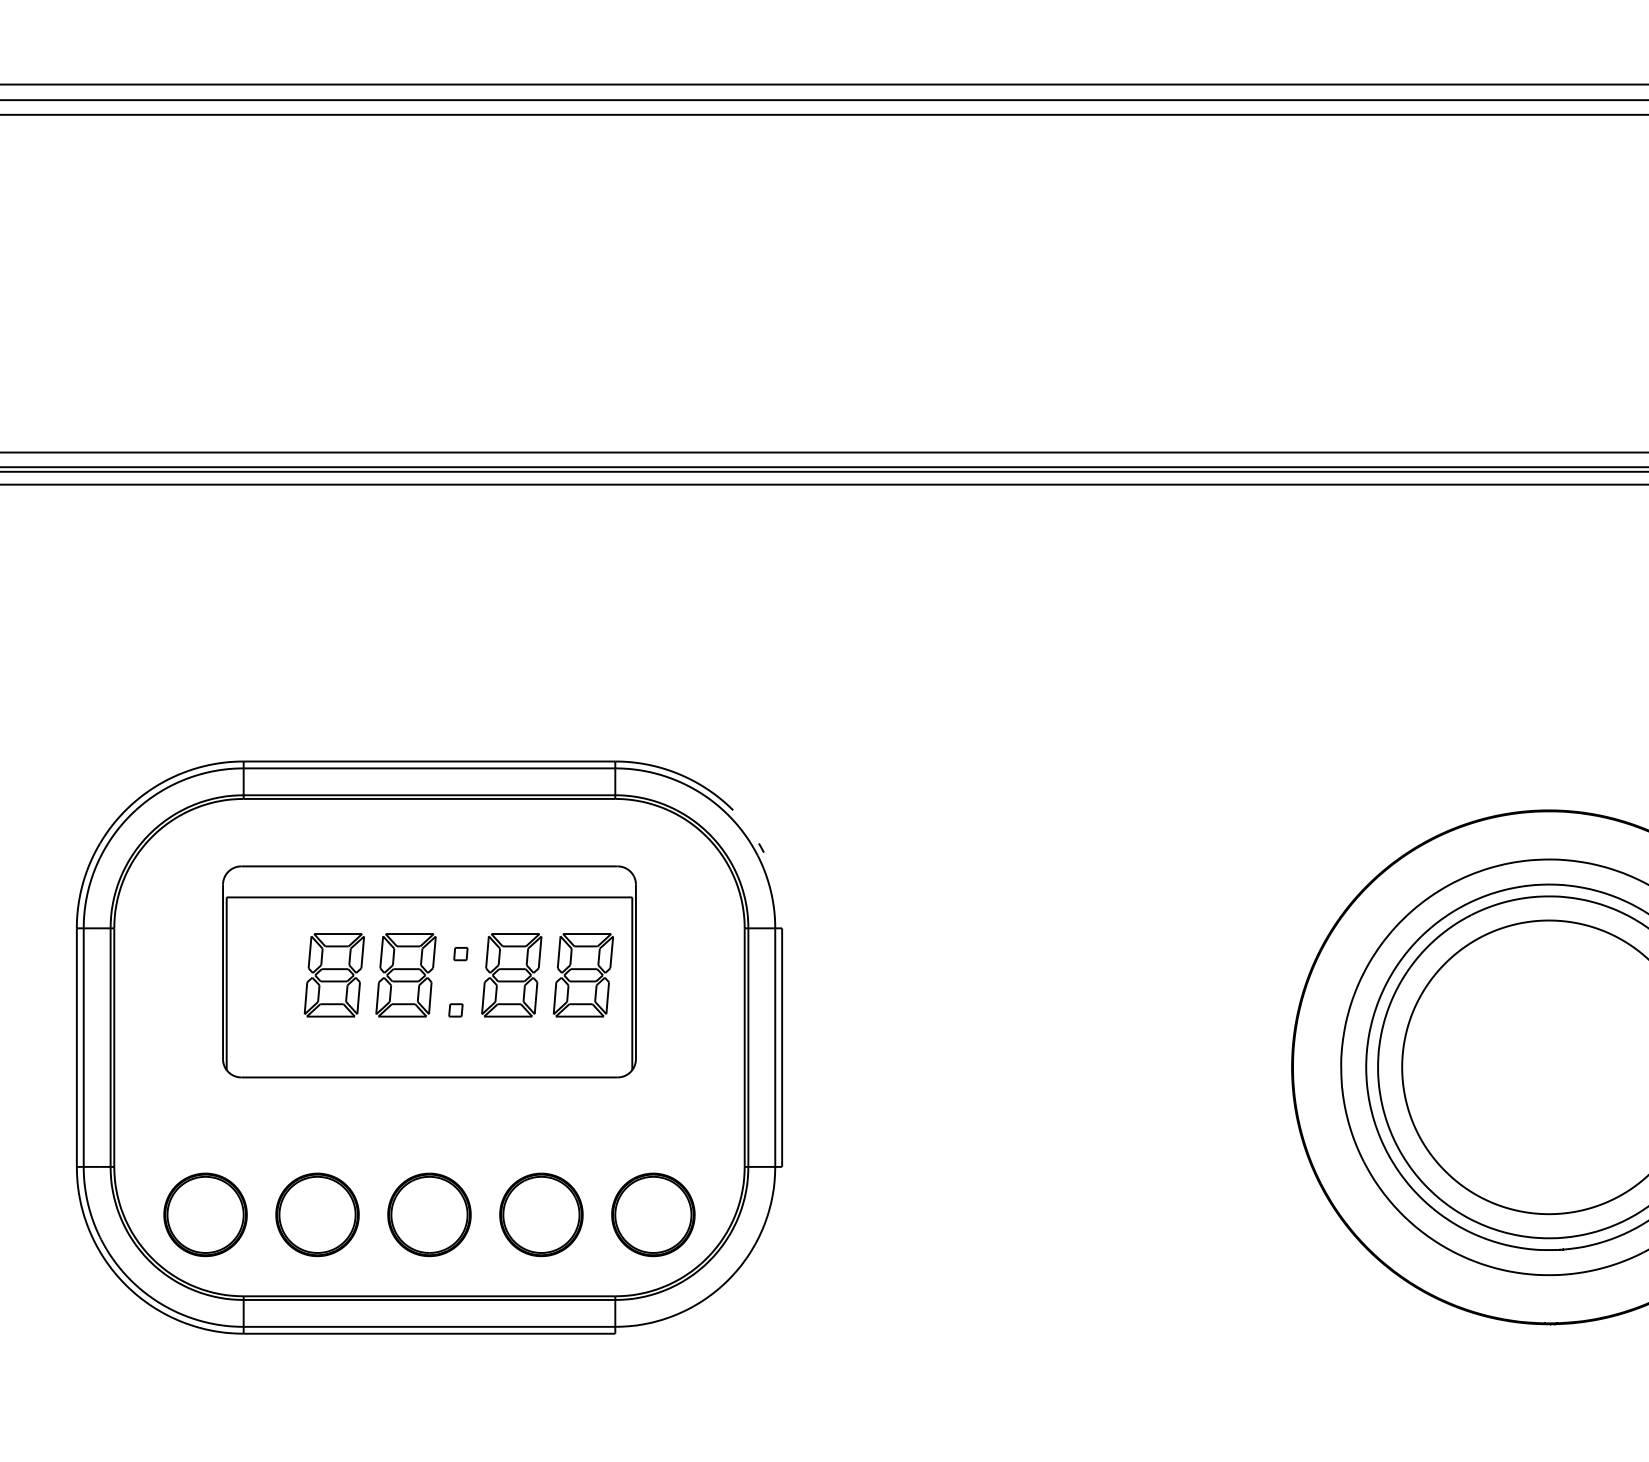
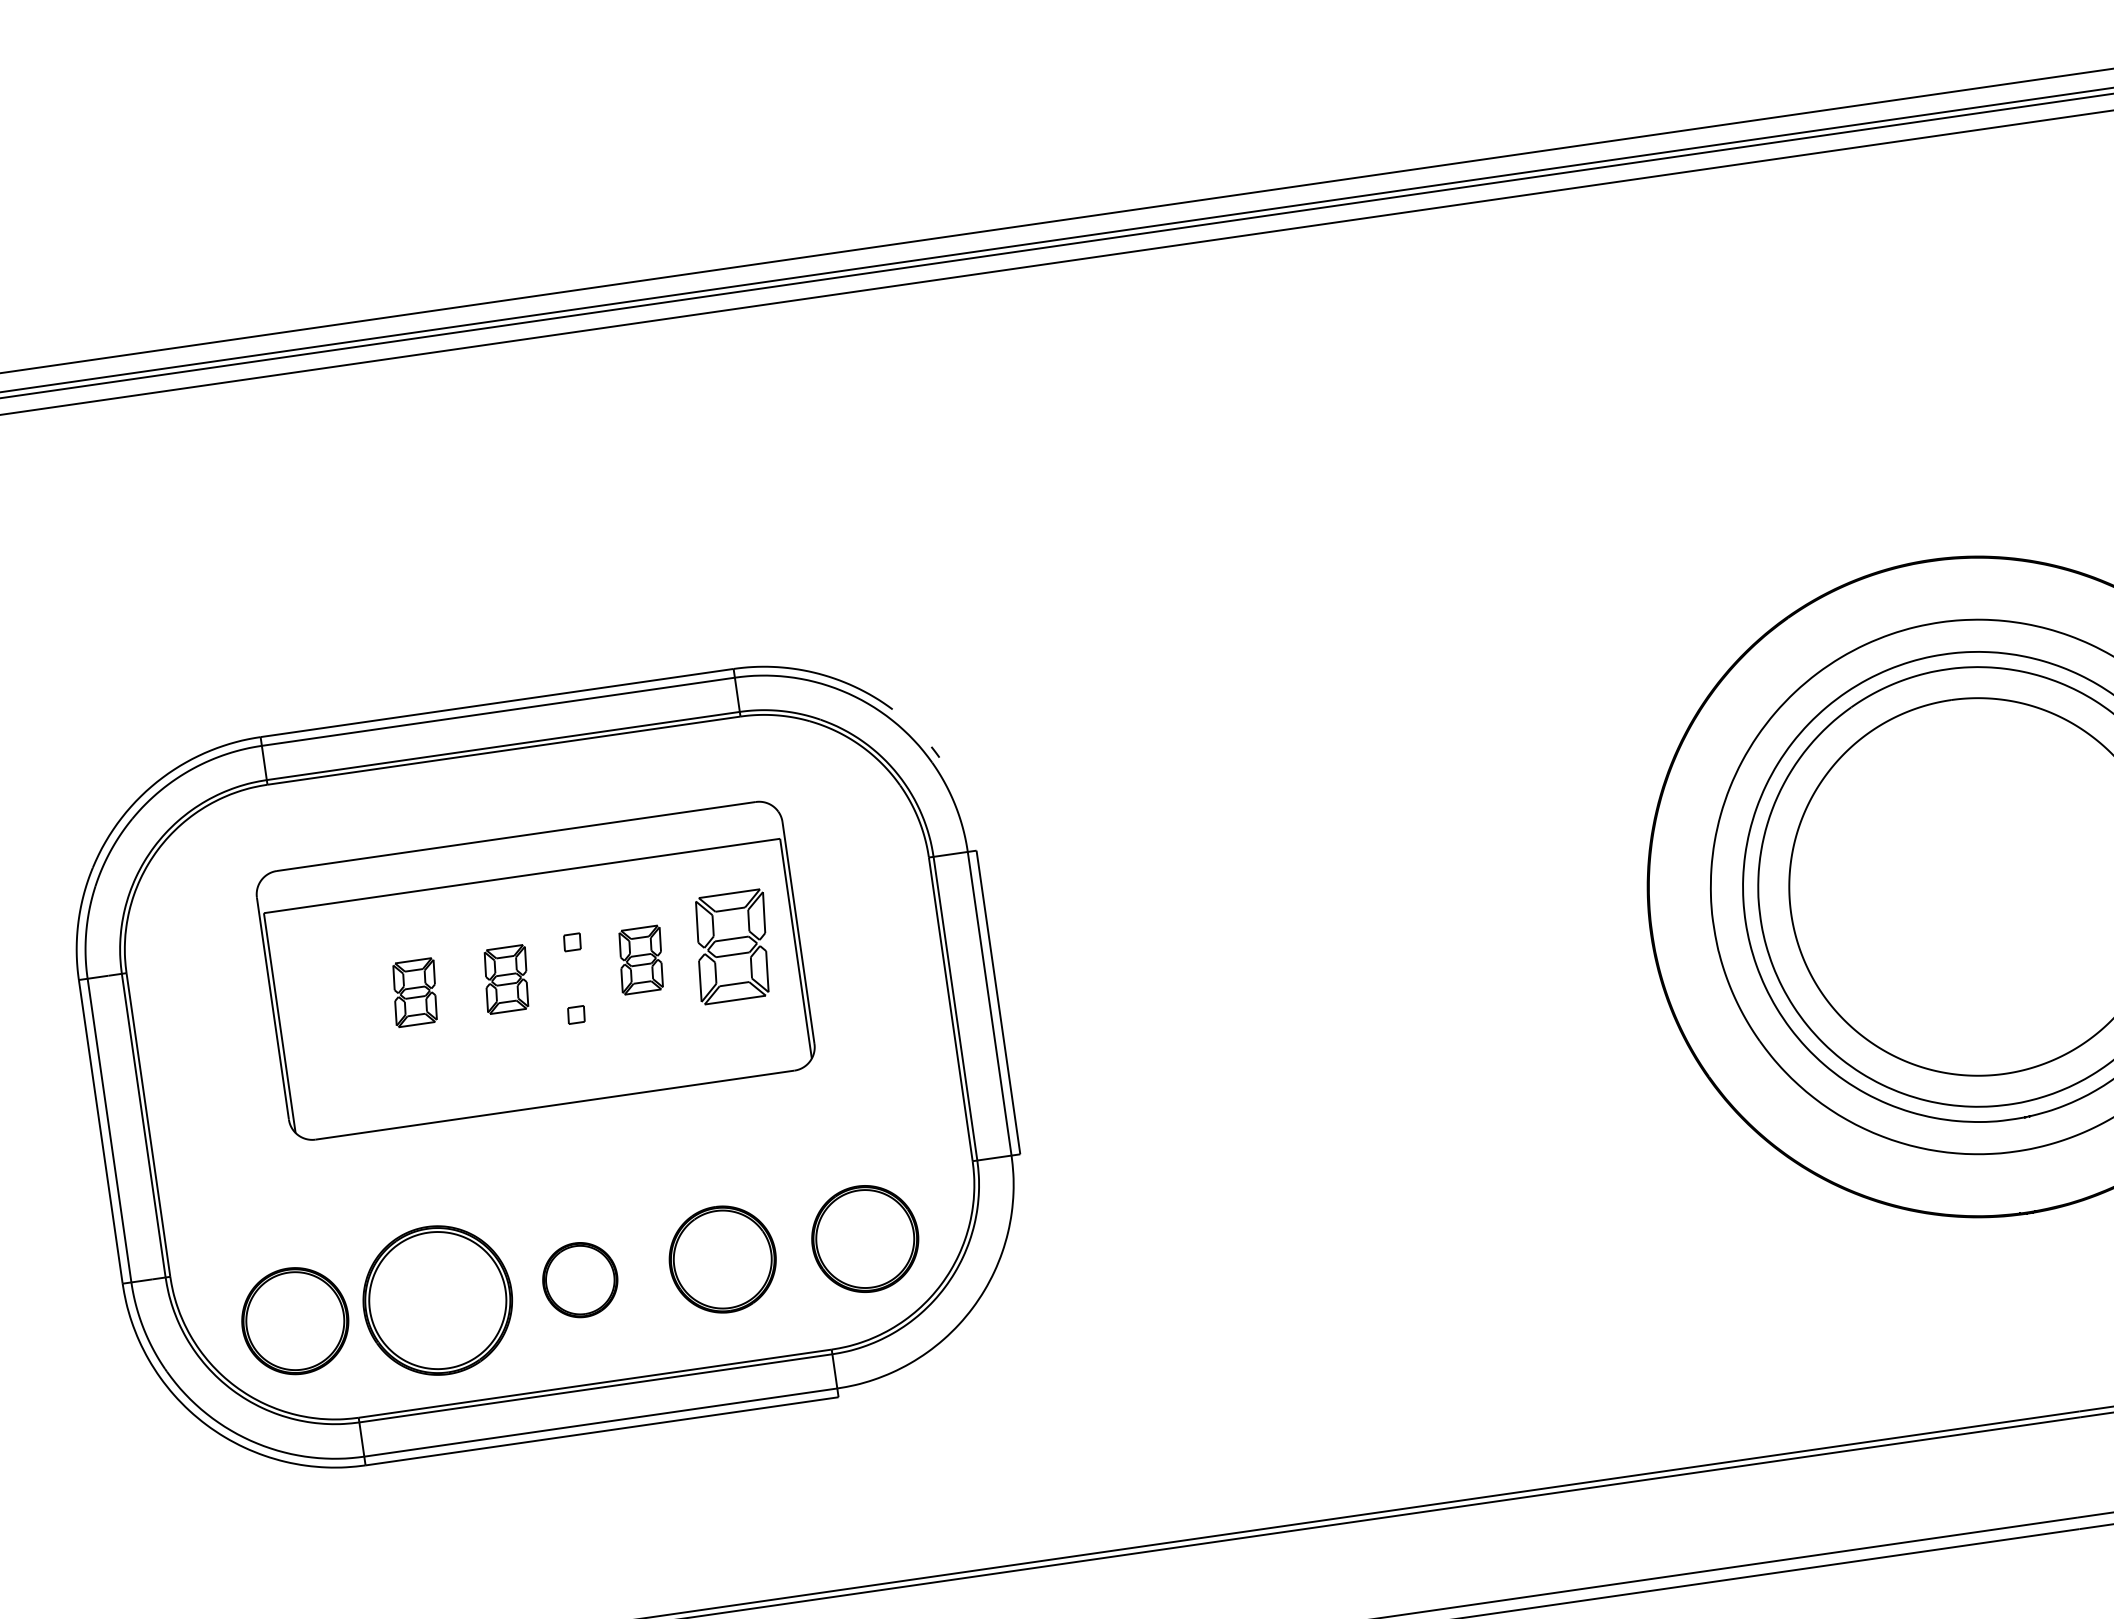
part: (333, 975) -> (414, 992), size x0.6
part: (405, 975) -> (505, 979), size x0.6
part: (511, 975) -> (640, 960), size x0.6
part: (317, 1214) -> (437, 1300), size x1.4
part: (429, 1214) -> (580, 1279), size x0.7

